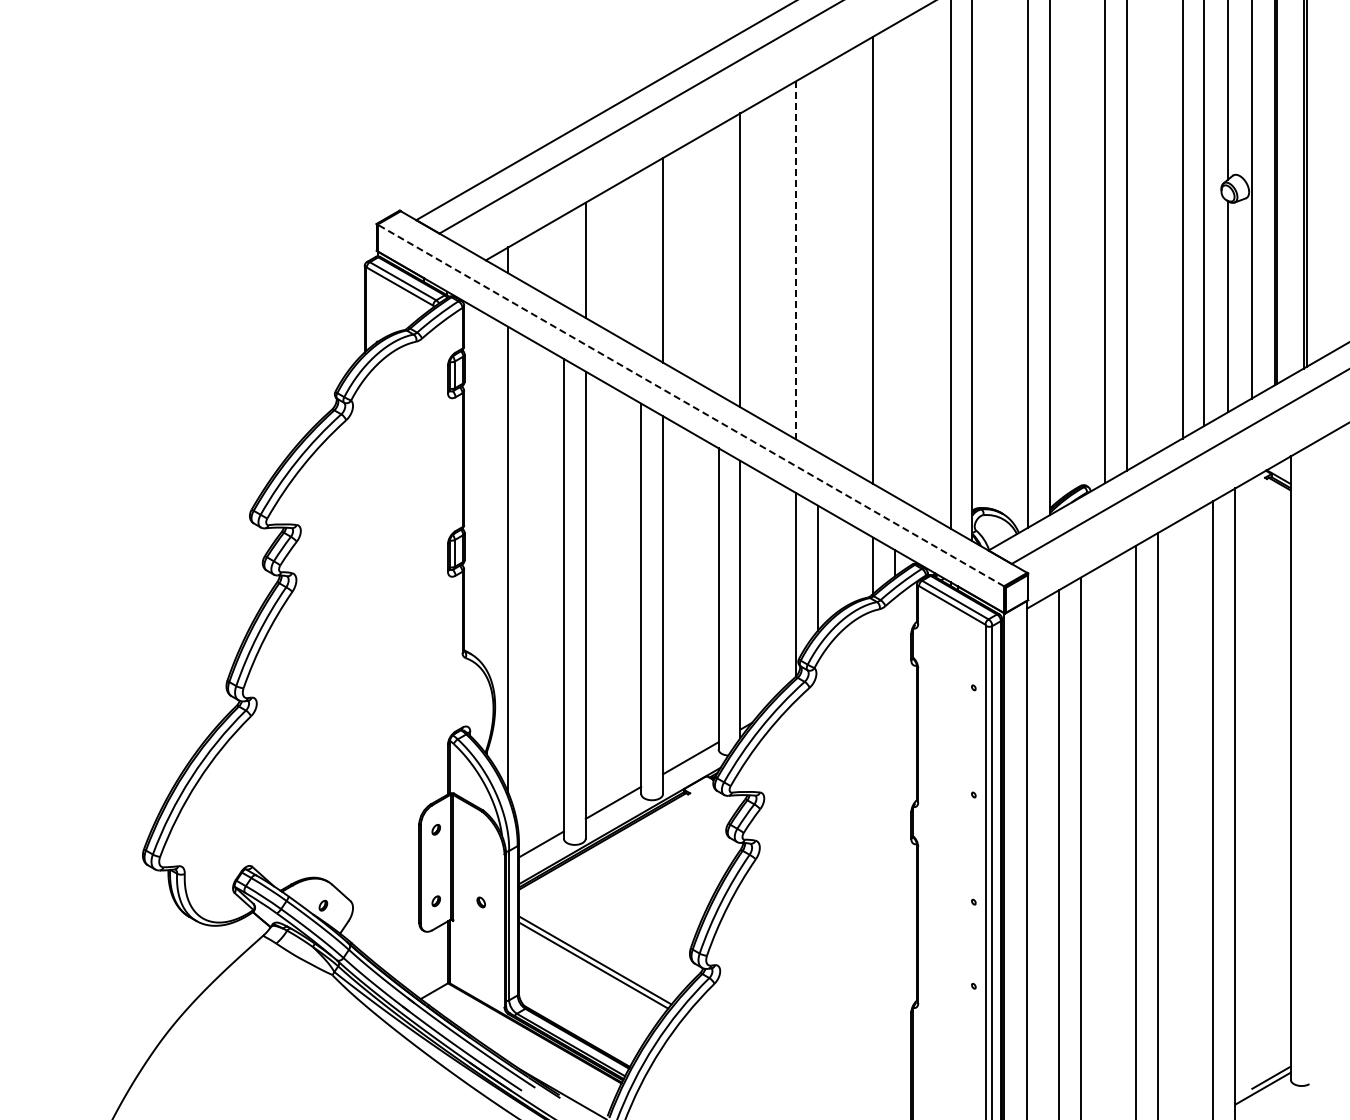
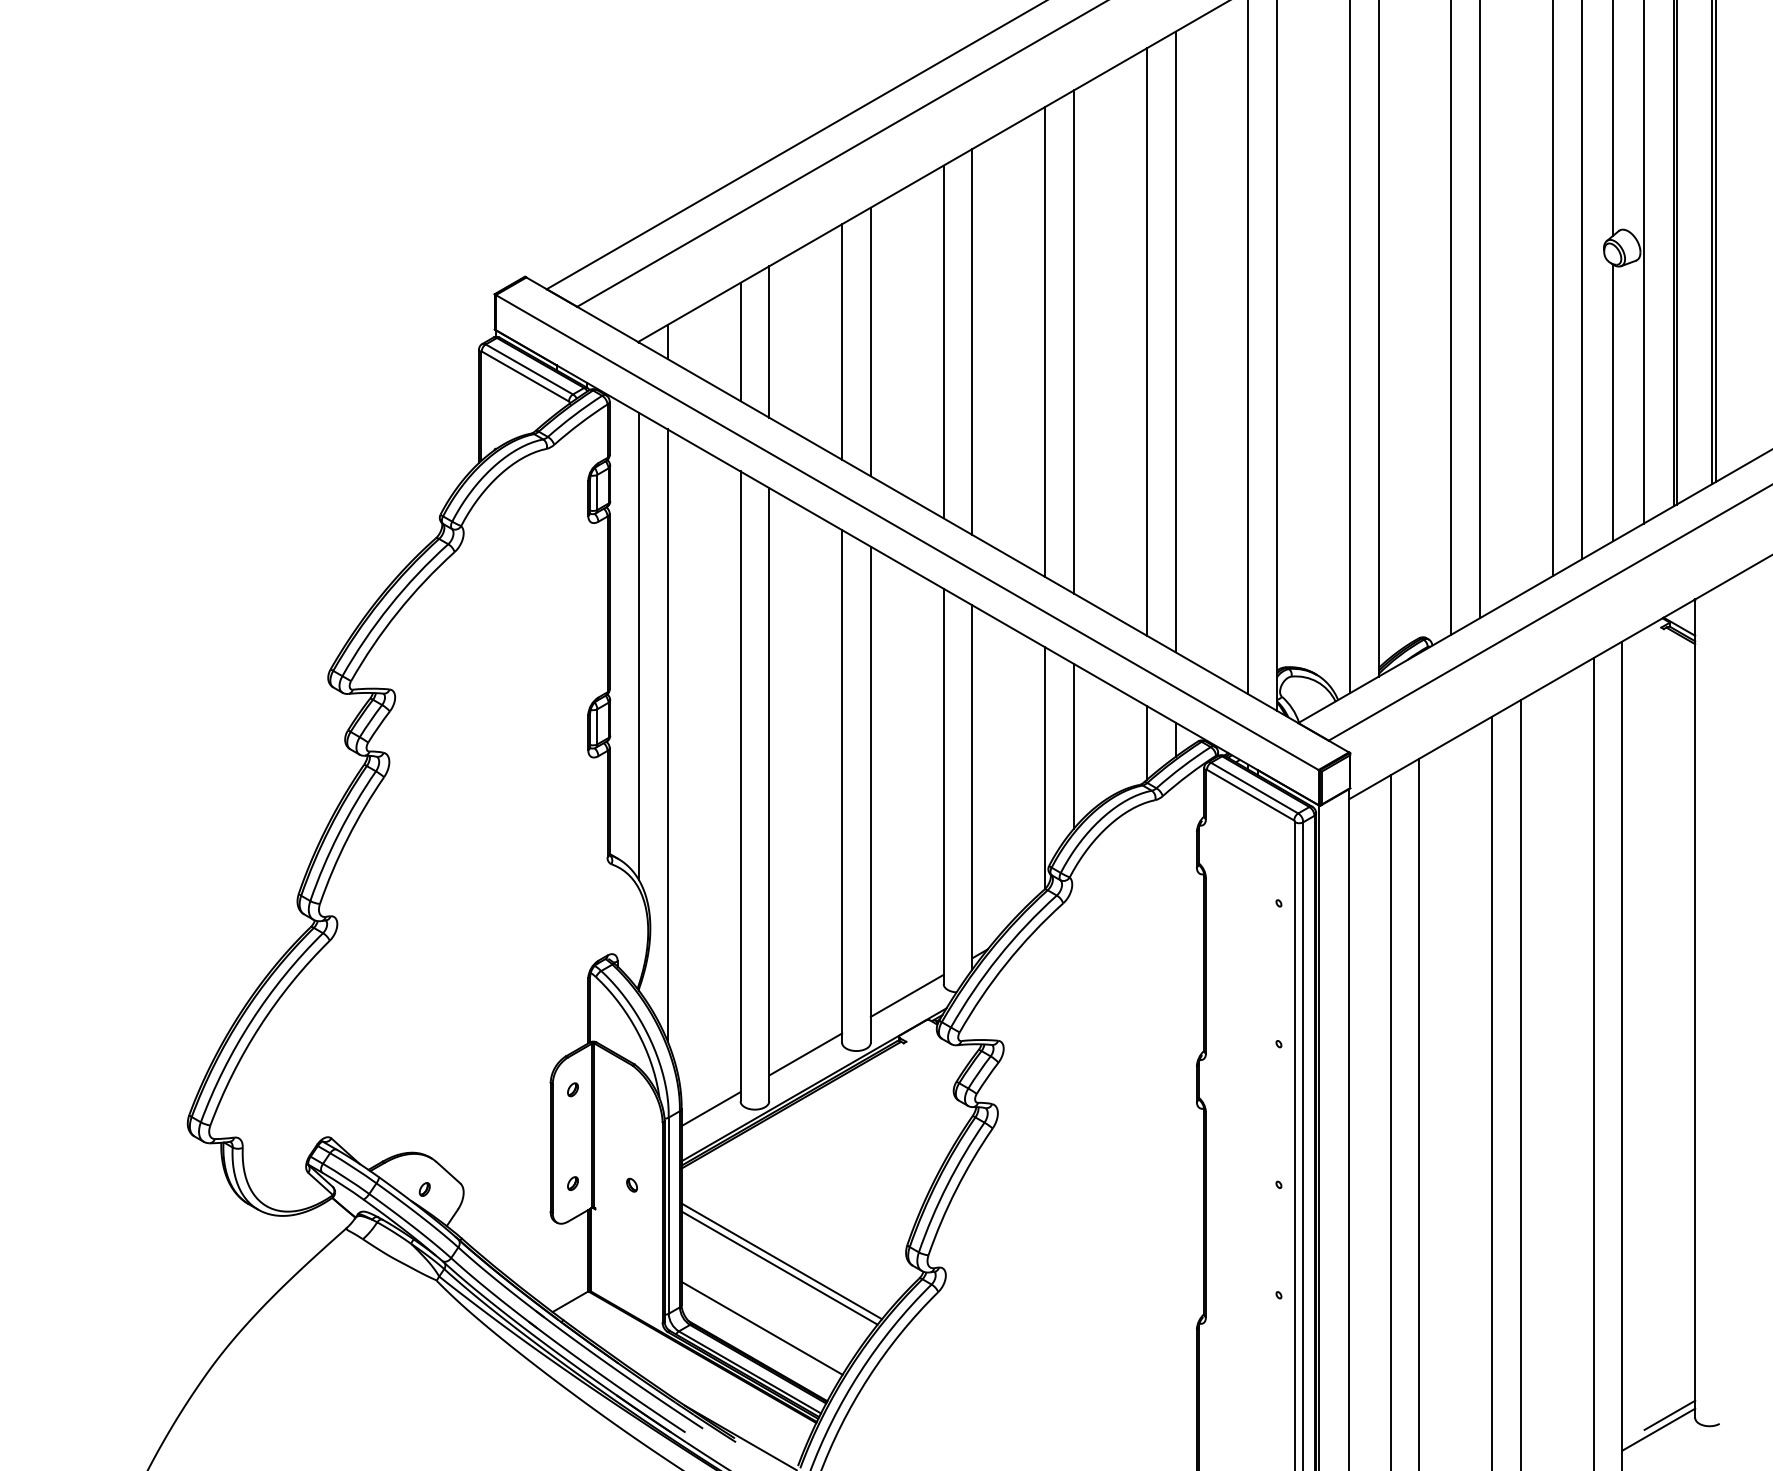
line: (817, 259) -> (1073, 340), added
line: (563, 260) -> (740, 342), added
line: (641, 260) -> (842, 342), added
line: (718, 260) -> (943, 342), added
line: (795, 260) -> (1044, 342), dashed -> solid
line: (895, 260) -> (1176, 342), added
line: (690, 405) -> (906, 532), dashed -> solid
line: (486, 492) -> (638, 646), added
line: (579, 1011) -> (761, 1328), added

